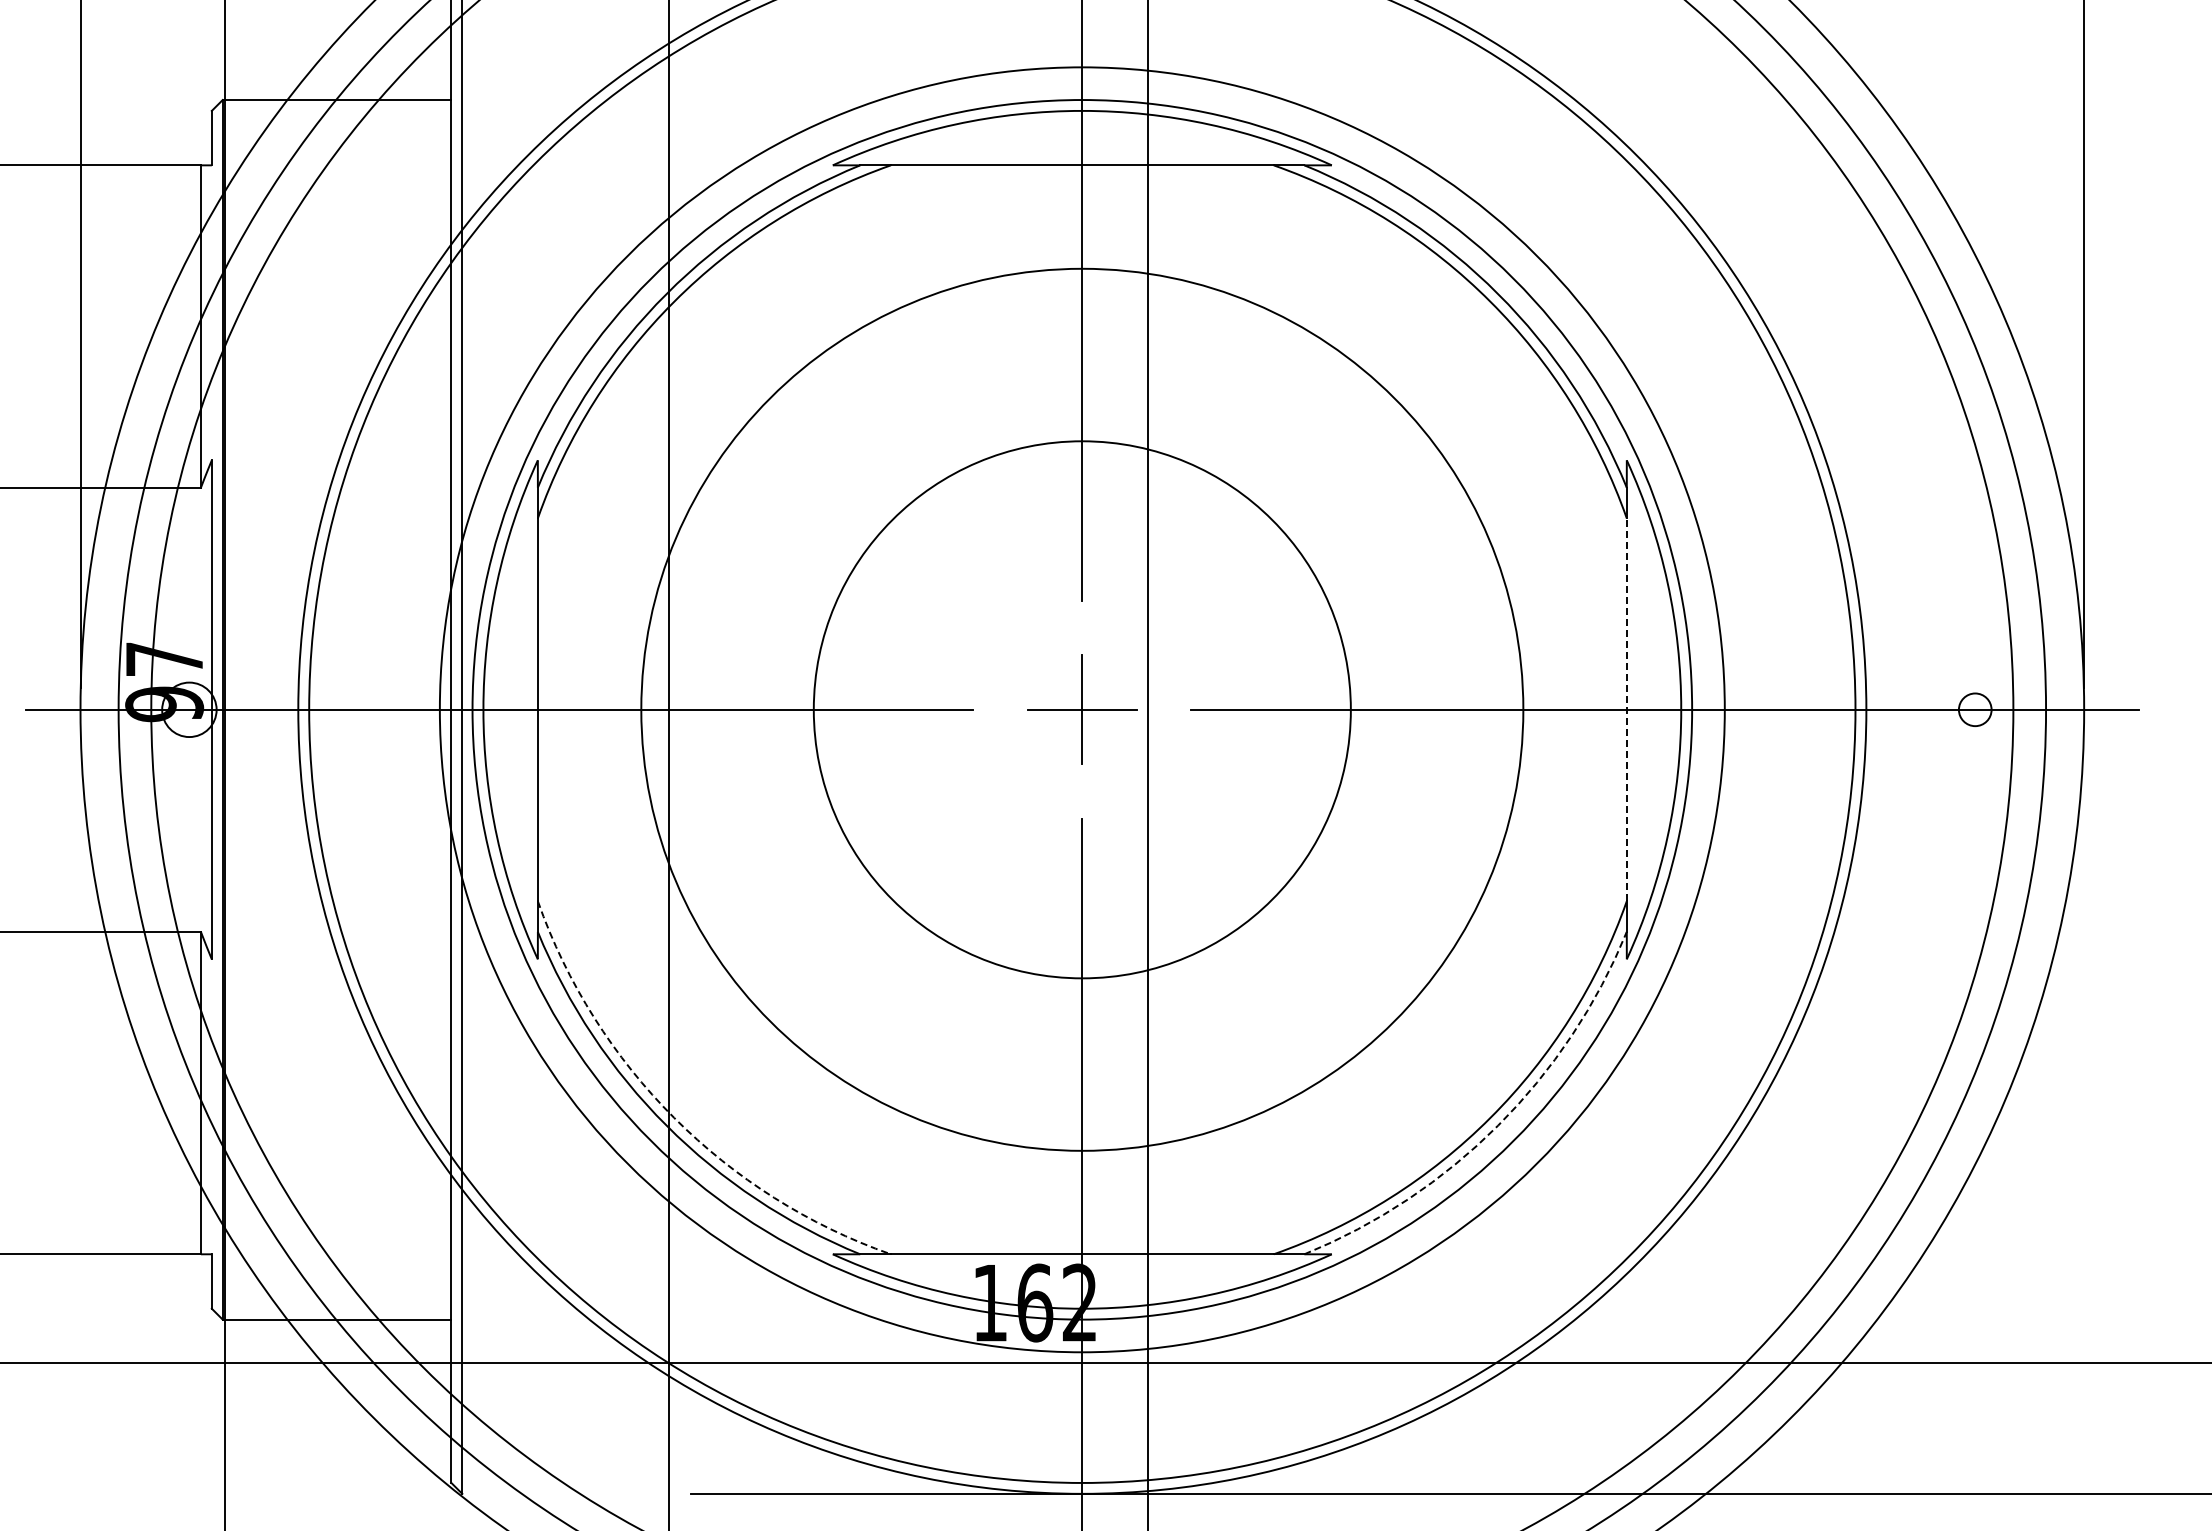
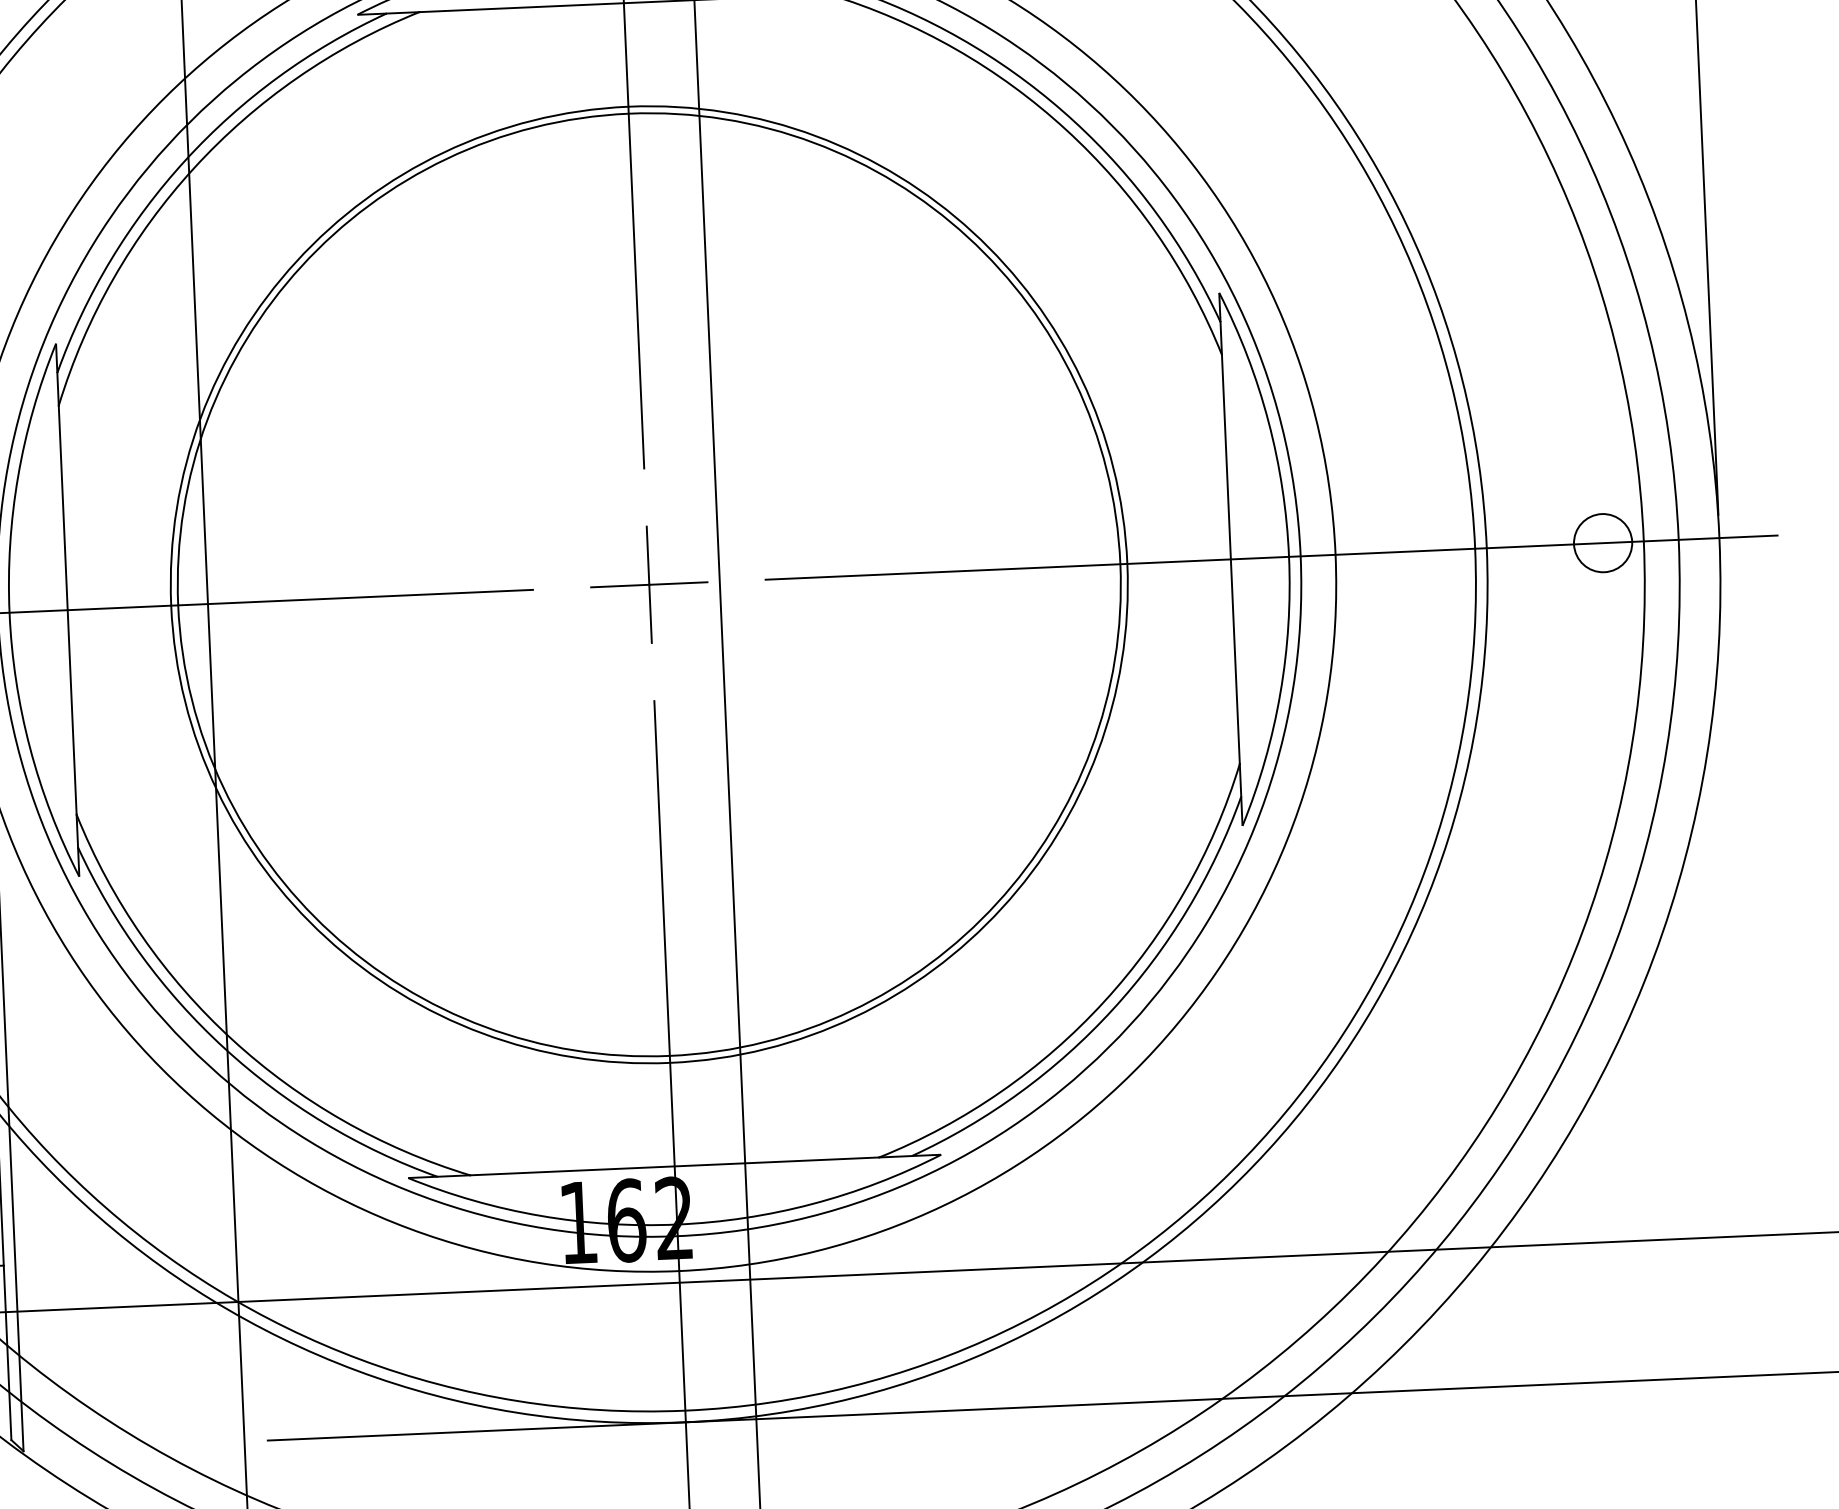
circle: (1081, 709) -> (648, 584), size x1.67
line: (1626, 709) -> (1230, 559), dashed -> solid
circle: (1975, 709) -> (1603, 542), size x1.67
arc: (674, 1117) -> (232, 1039), dashed -> solid
arc: (1498, 1125) -> (1113, 1009), dashed -> solid

